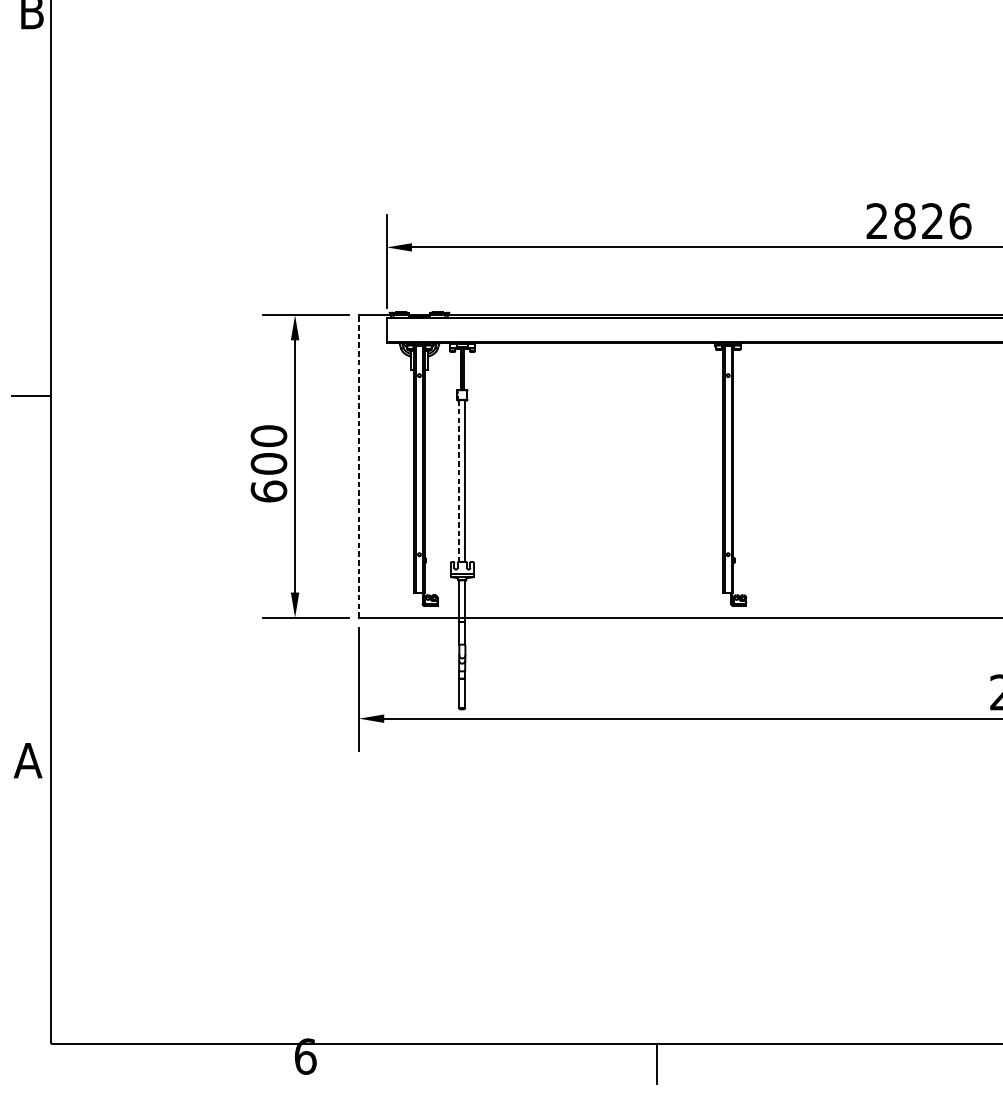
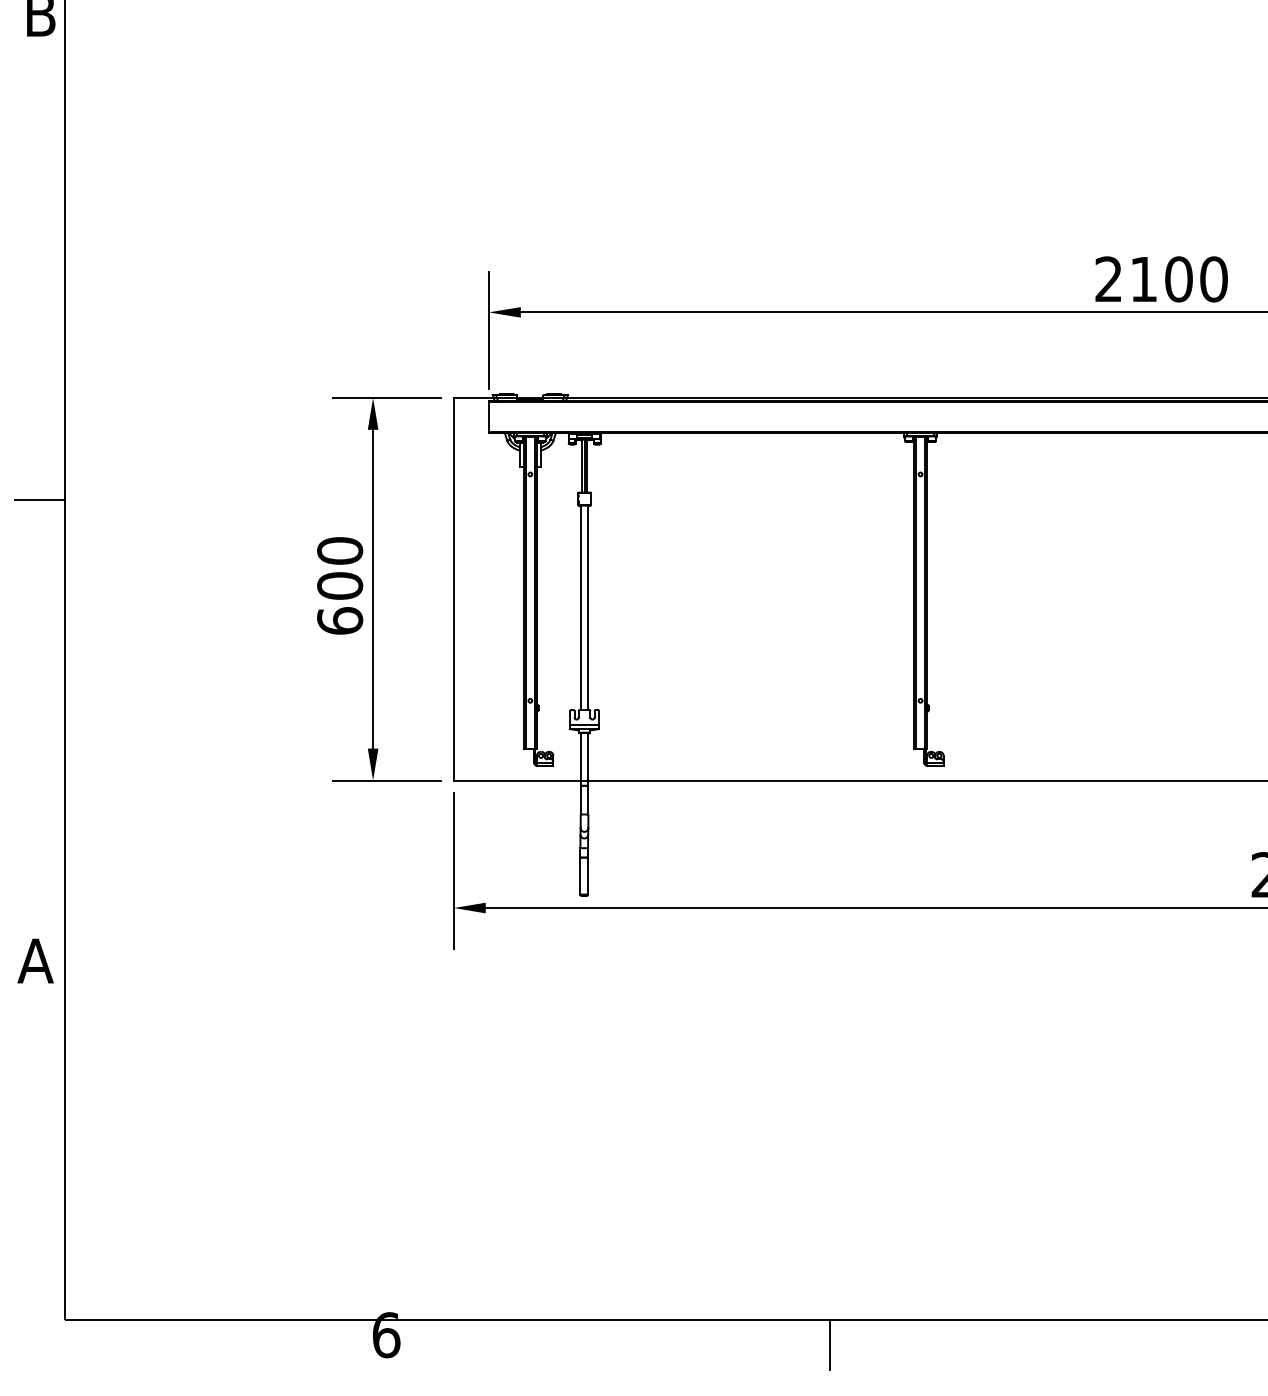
text: (933, 221) -> (1179, 279), 2826 -> 2100
line: (358, 465) -> (453, 588), dashed -> solid
line: (459, 481) -> (580, 608), dashed -> solid

